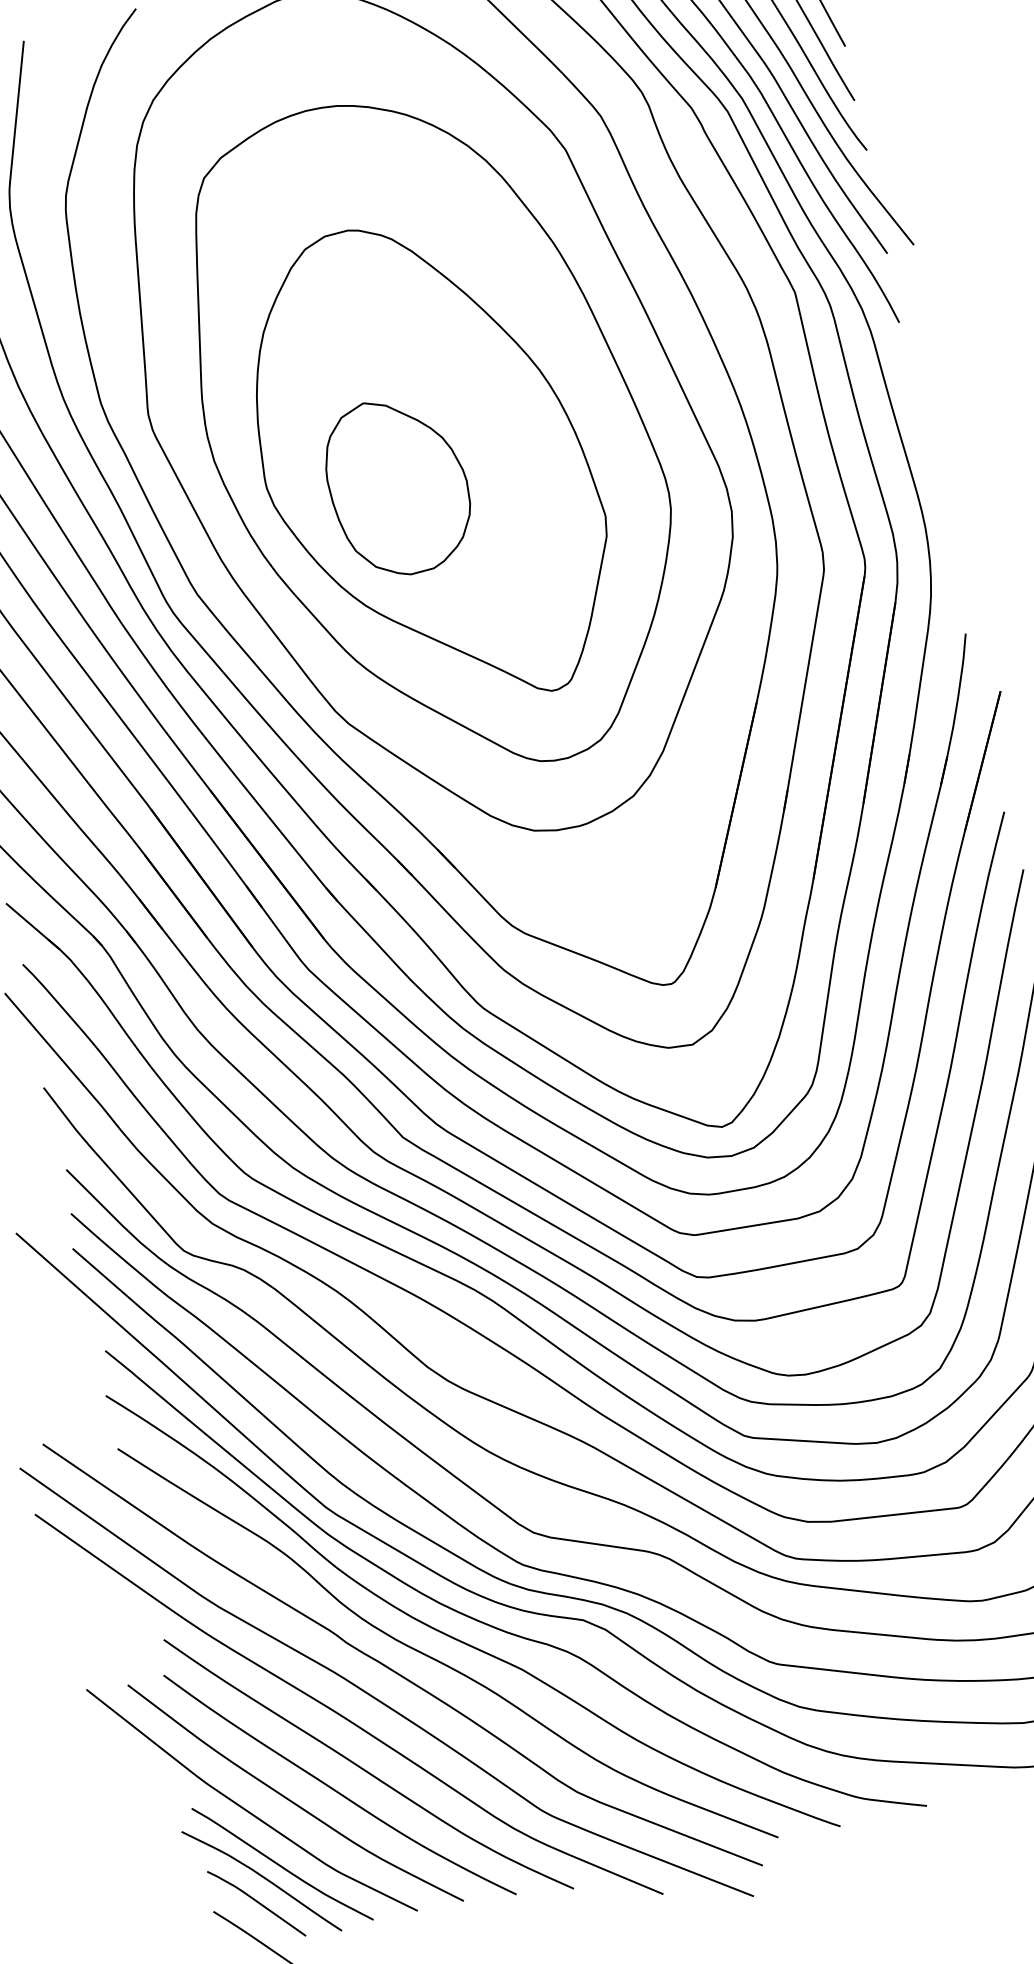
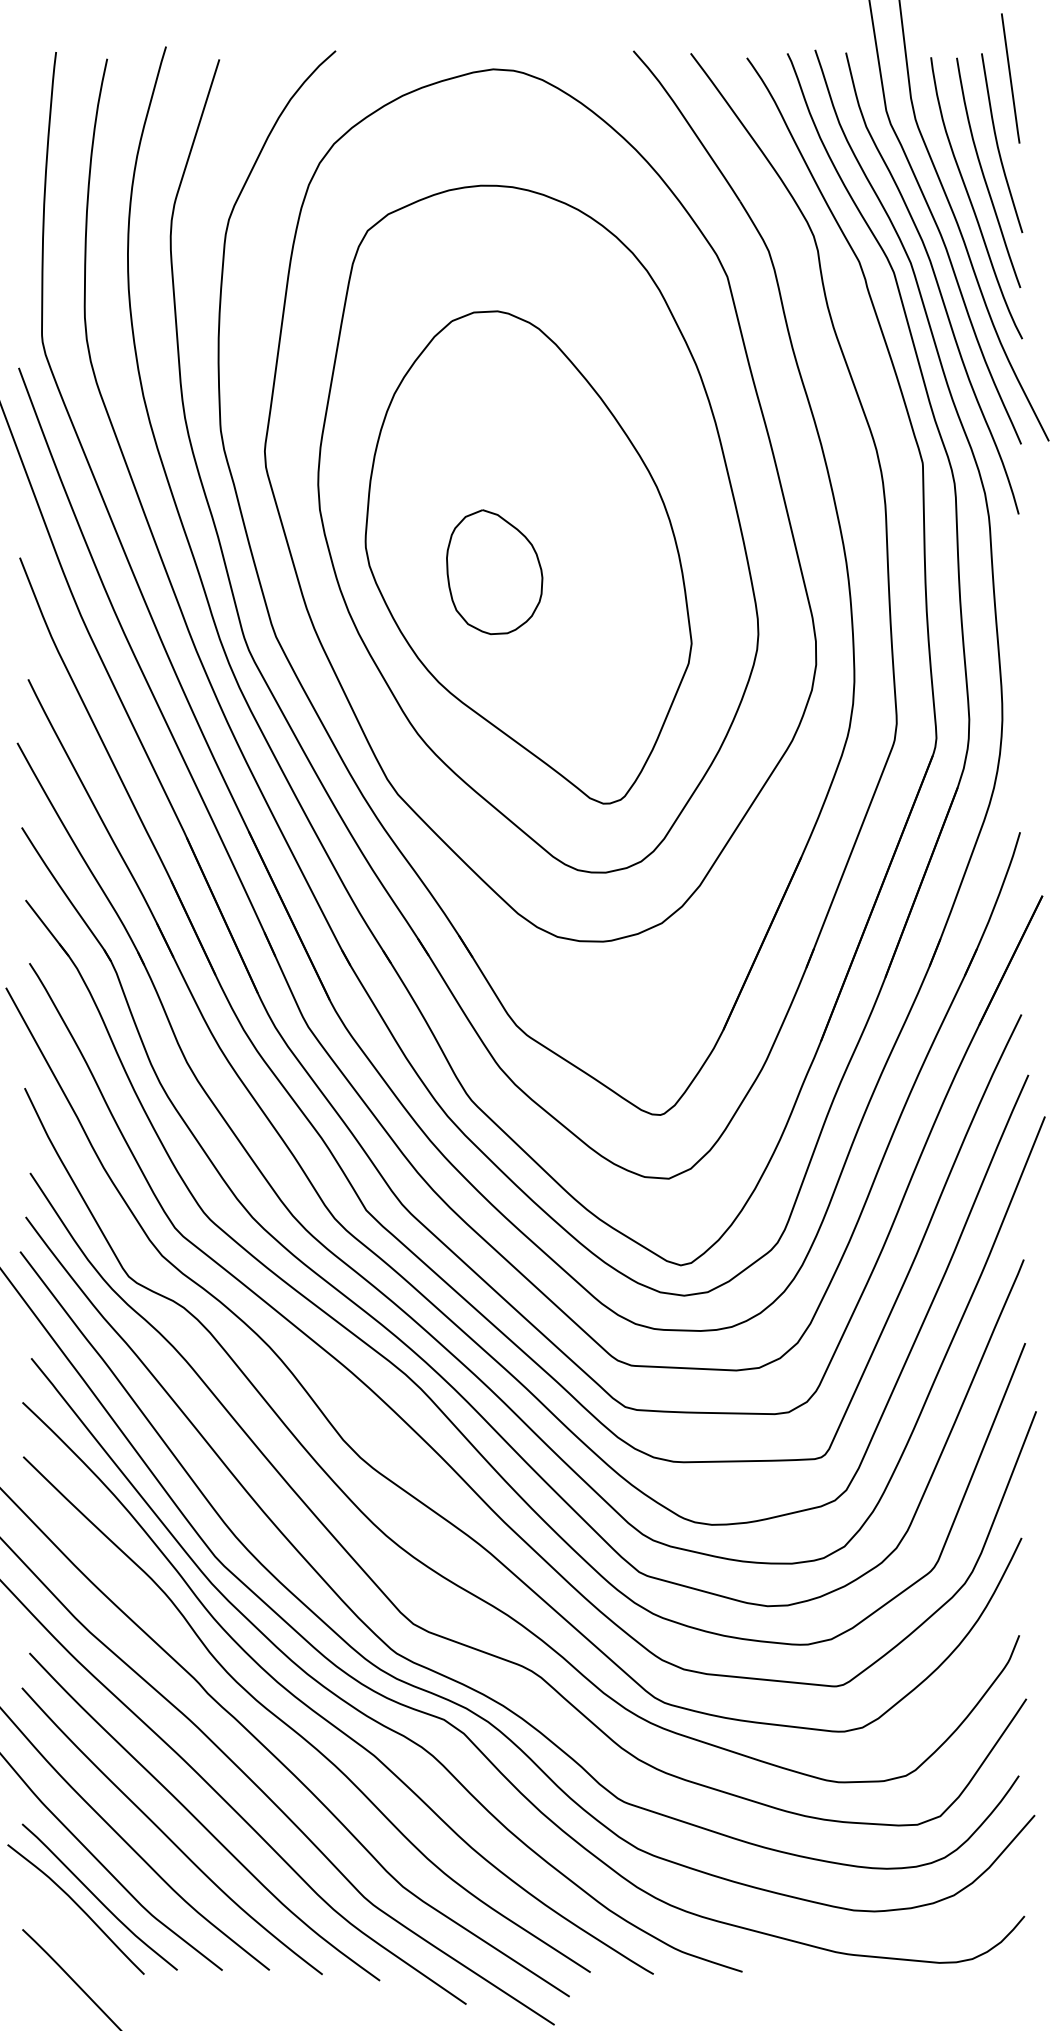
part: (397, 485) -> (494, 571), size x0.7
curve: (256, 1902) -> (66, 1929), removed

